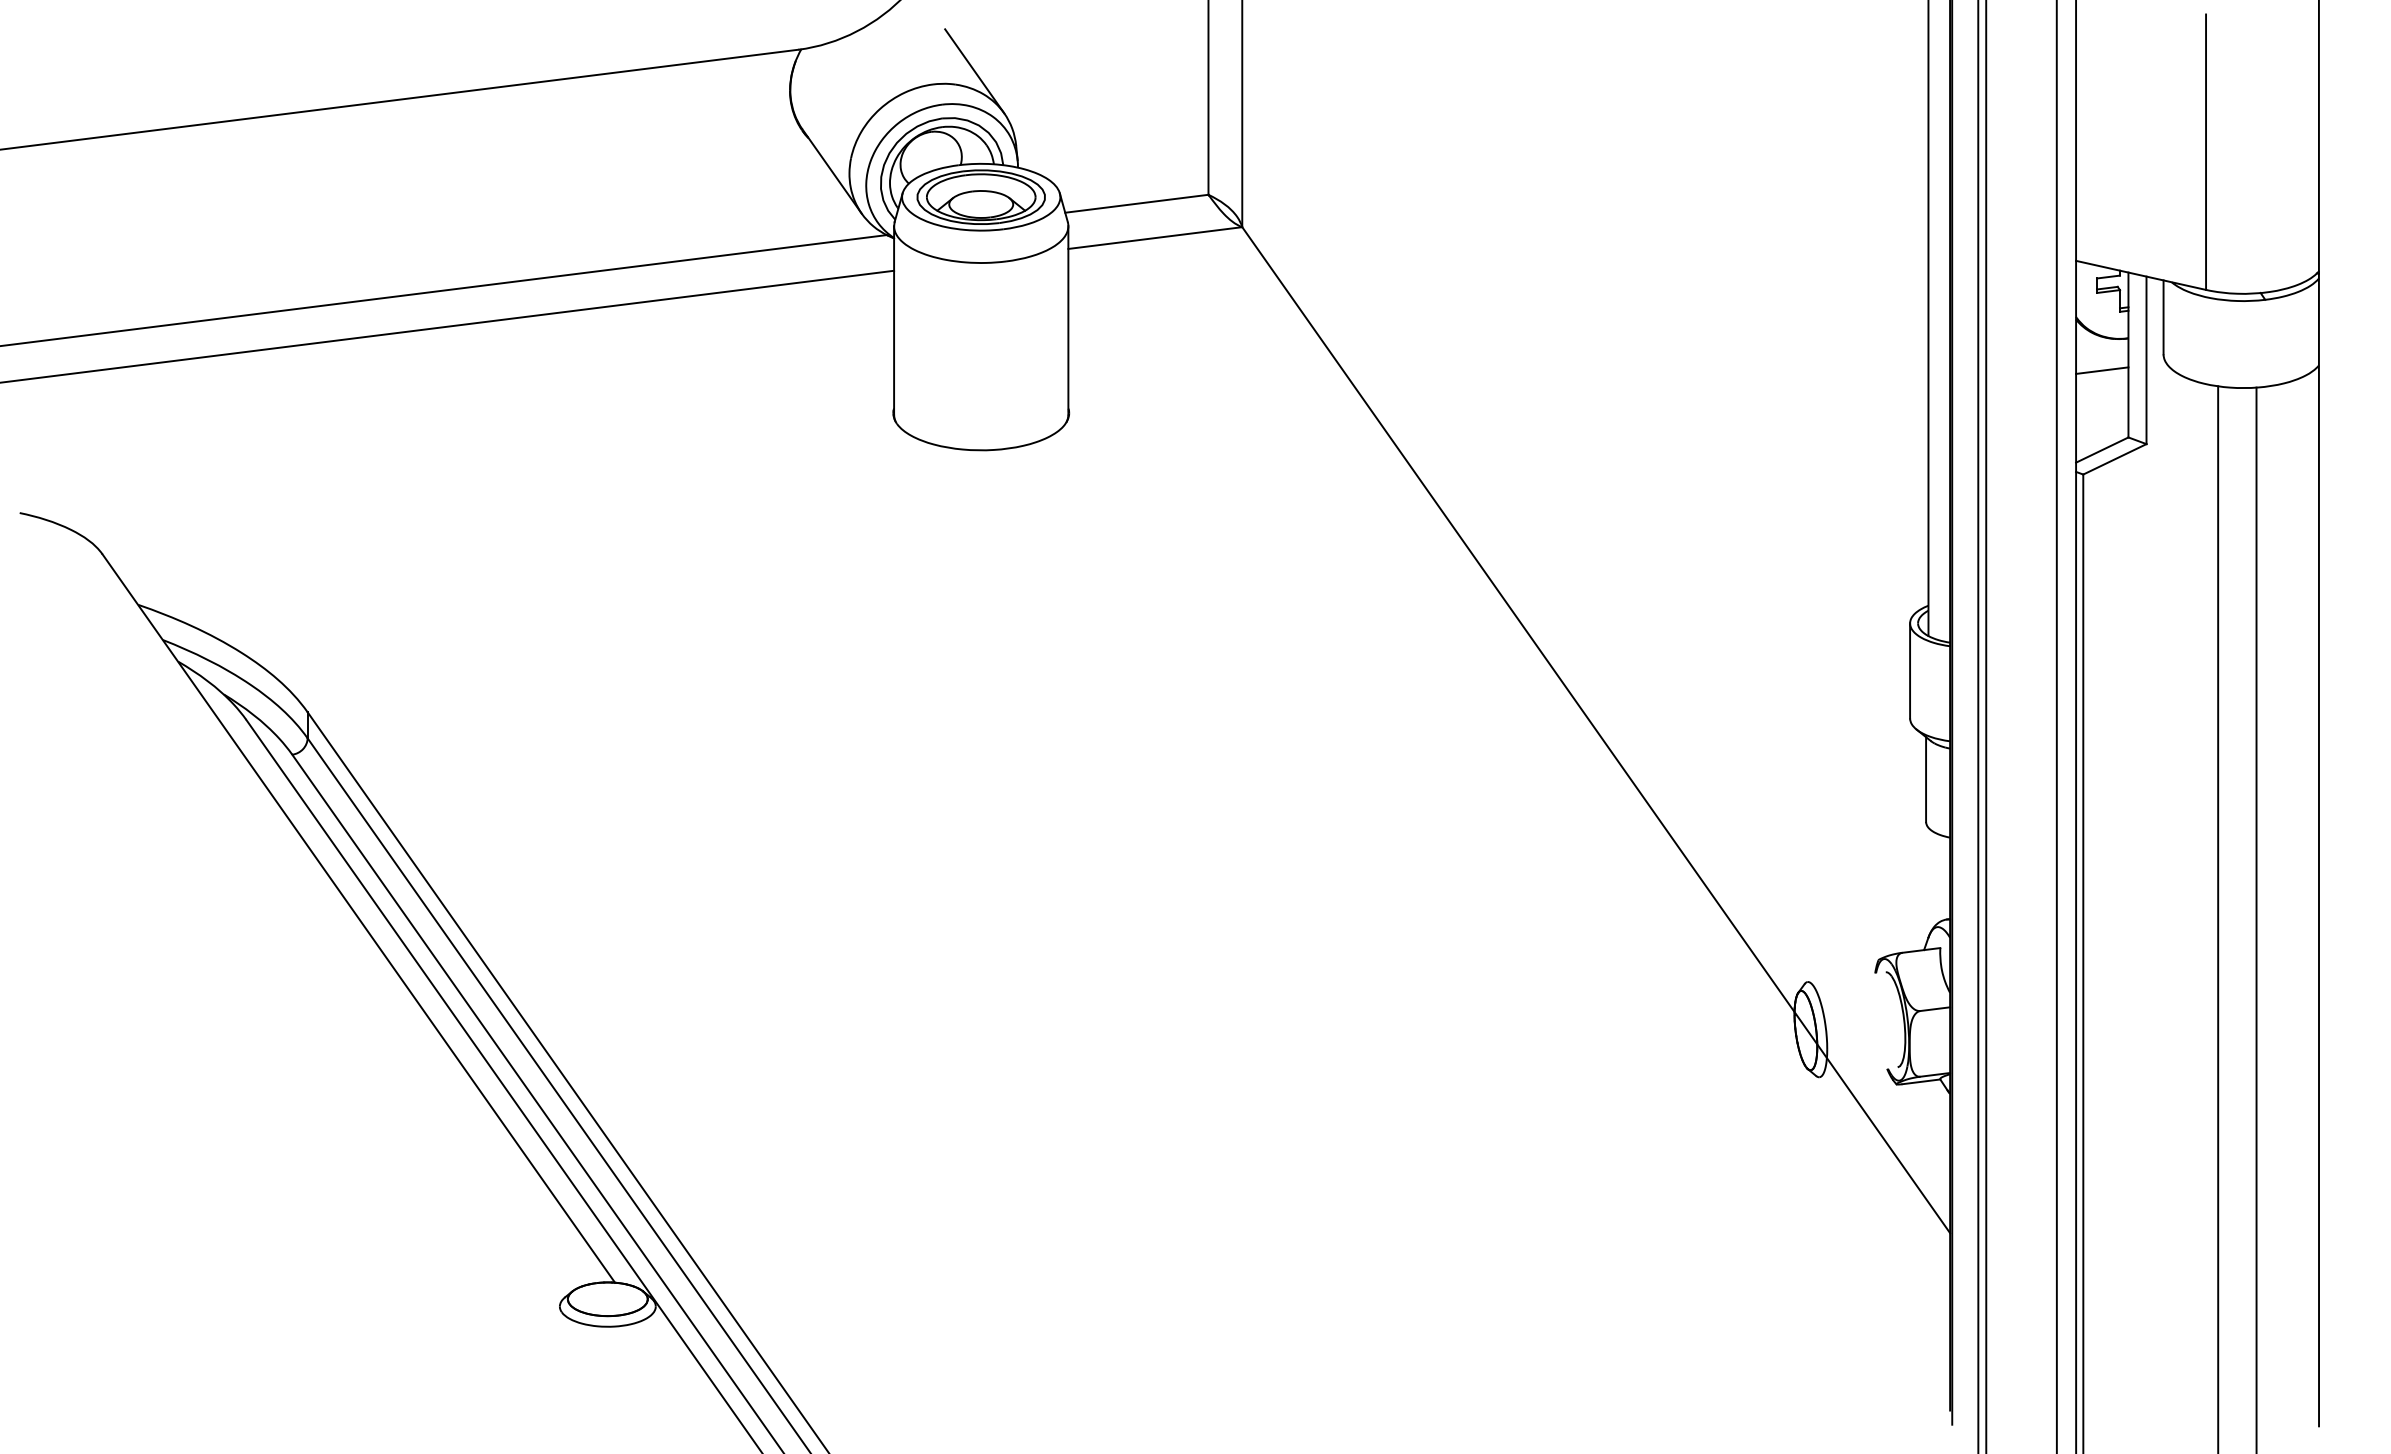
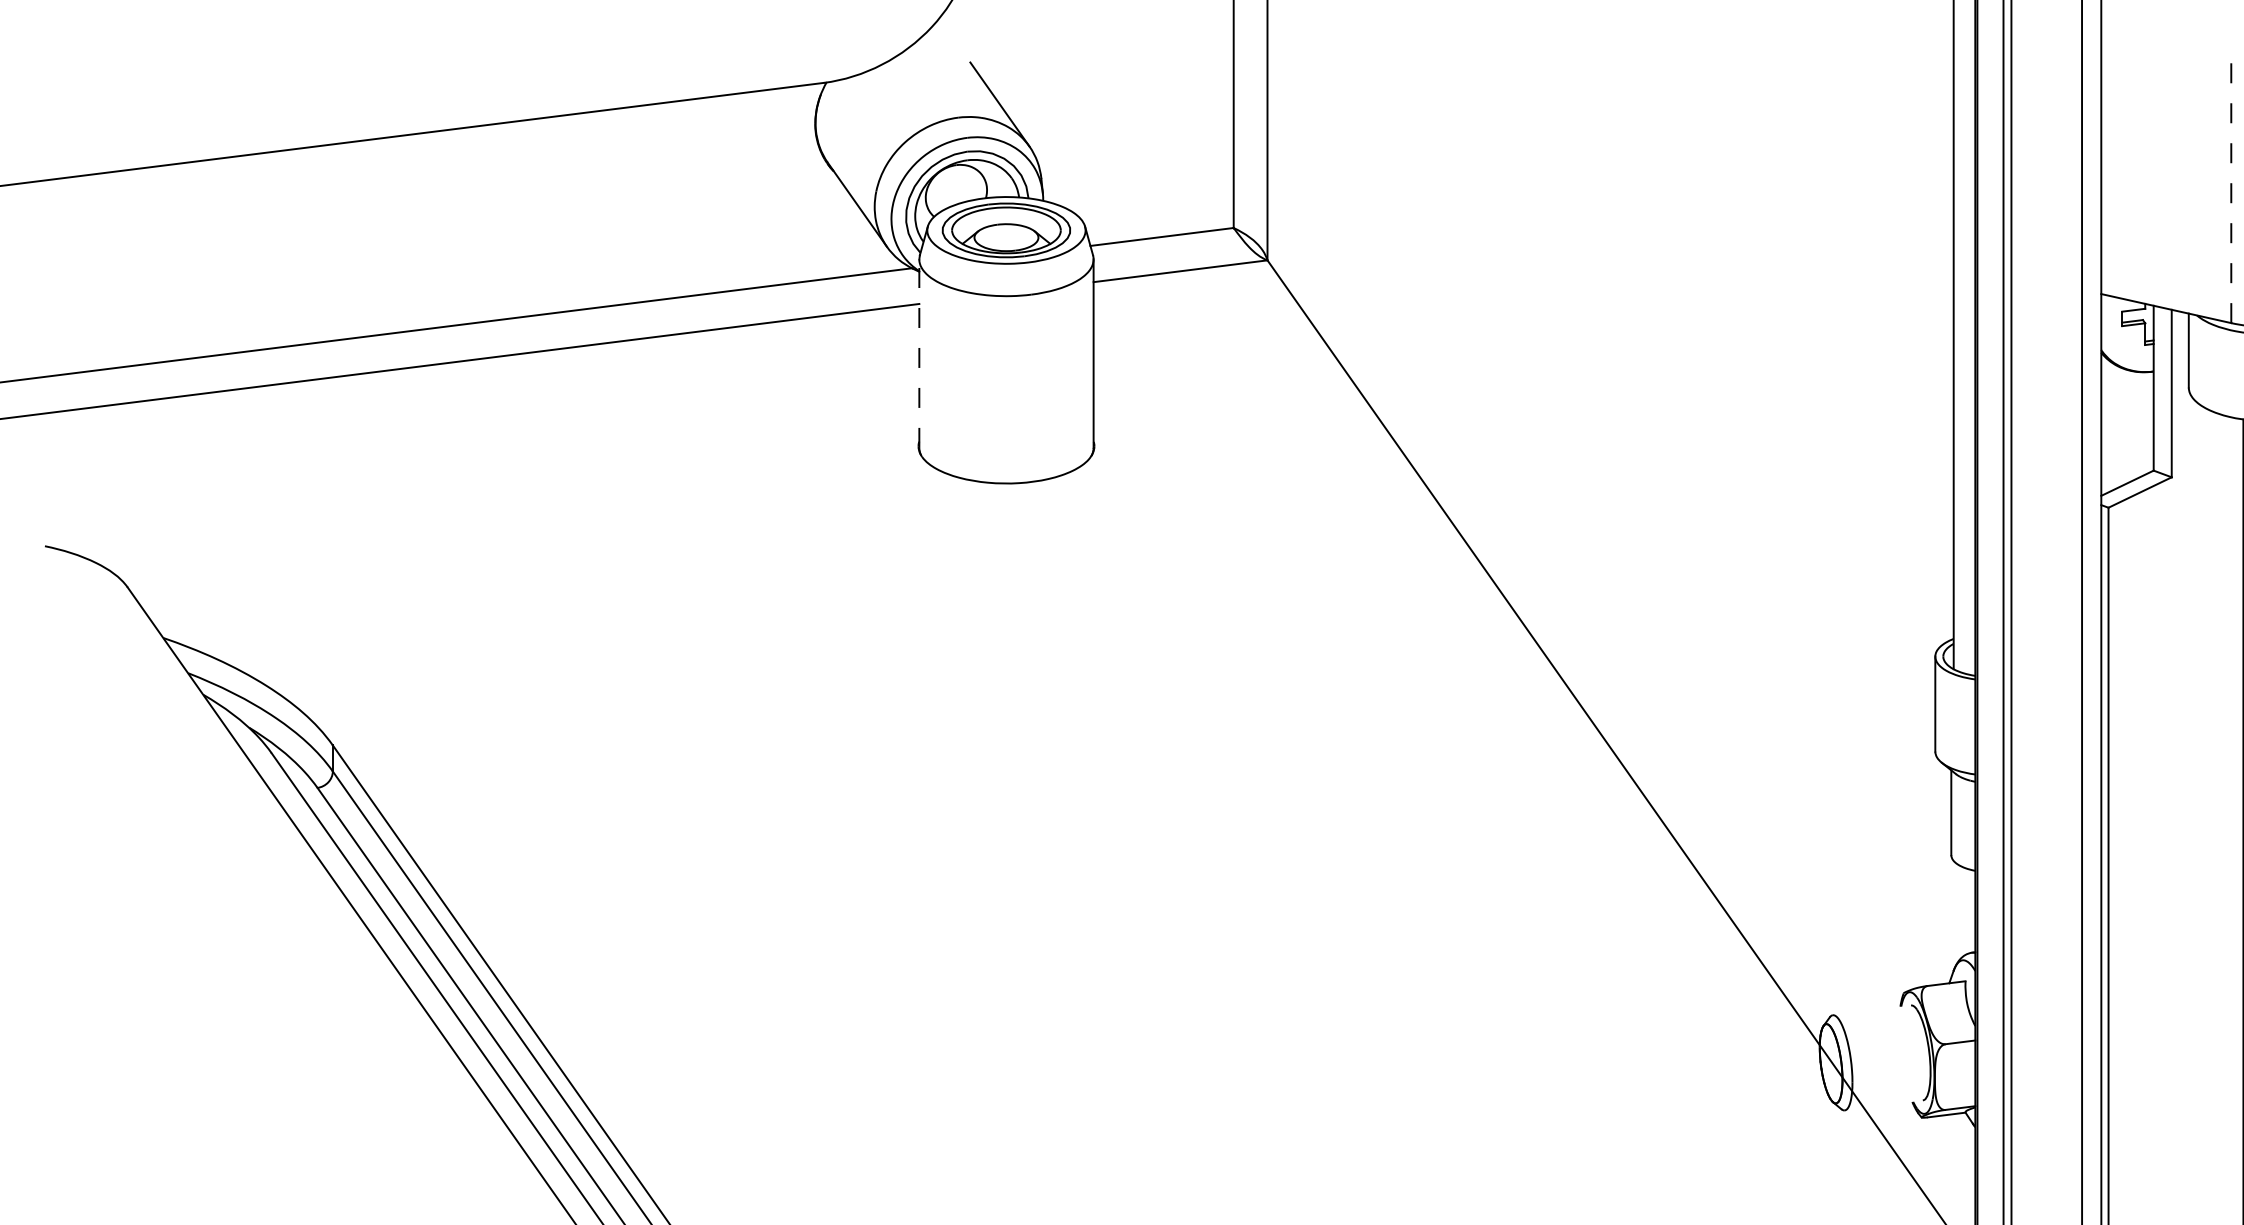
line: (2206, 152) -> (2231, 185), solid -> dashed
line: (894, 319) -> (919, 352), solid -> dashed
line: (2102, 370) -> (2127, 403), removed

